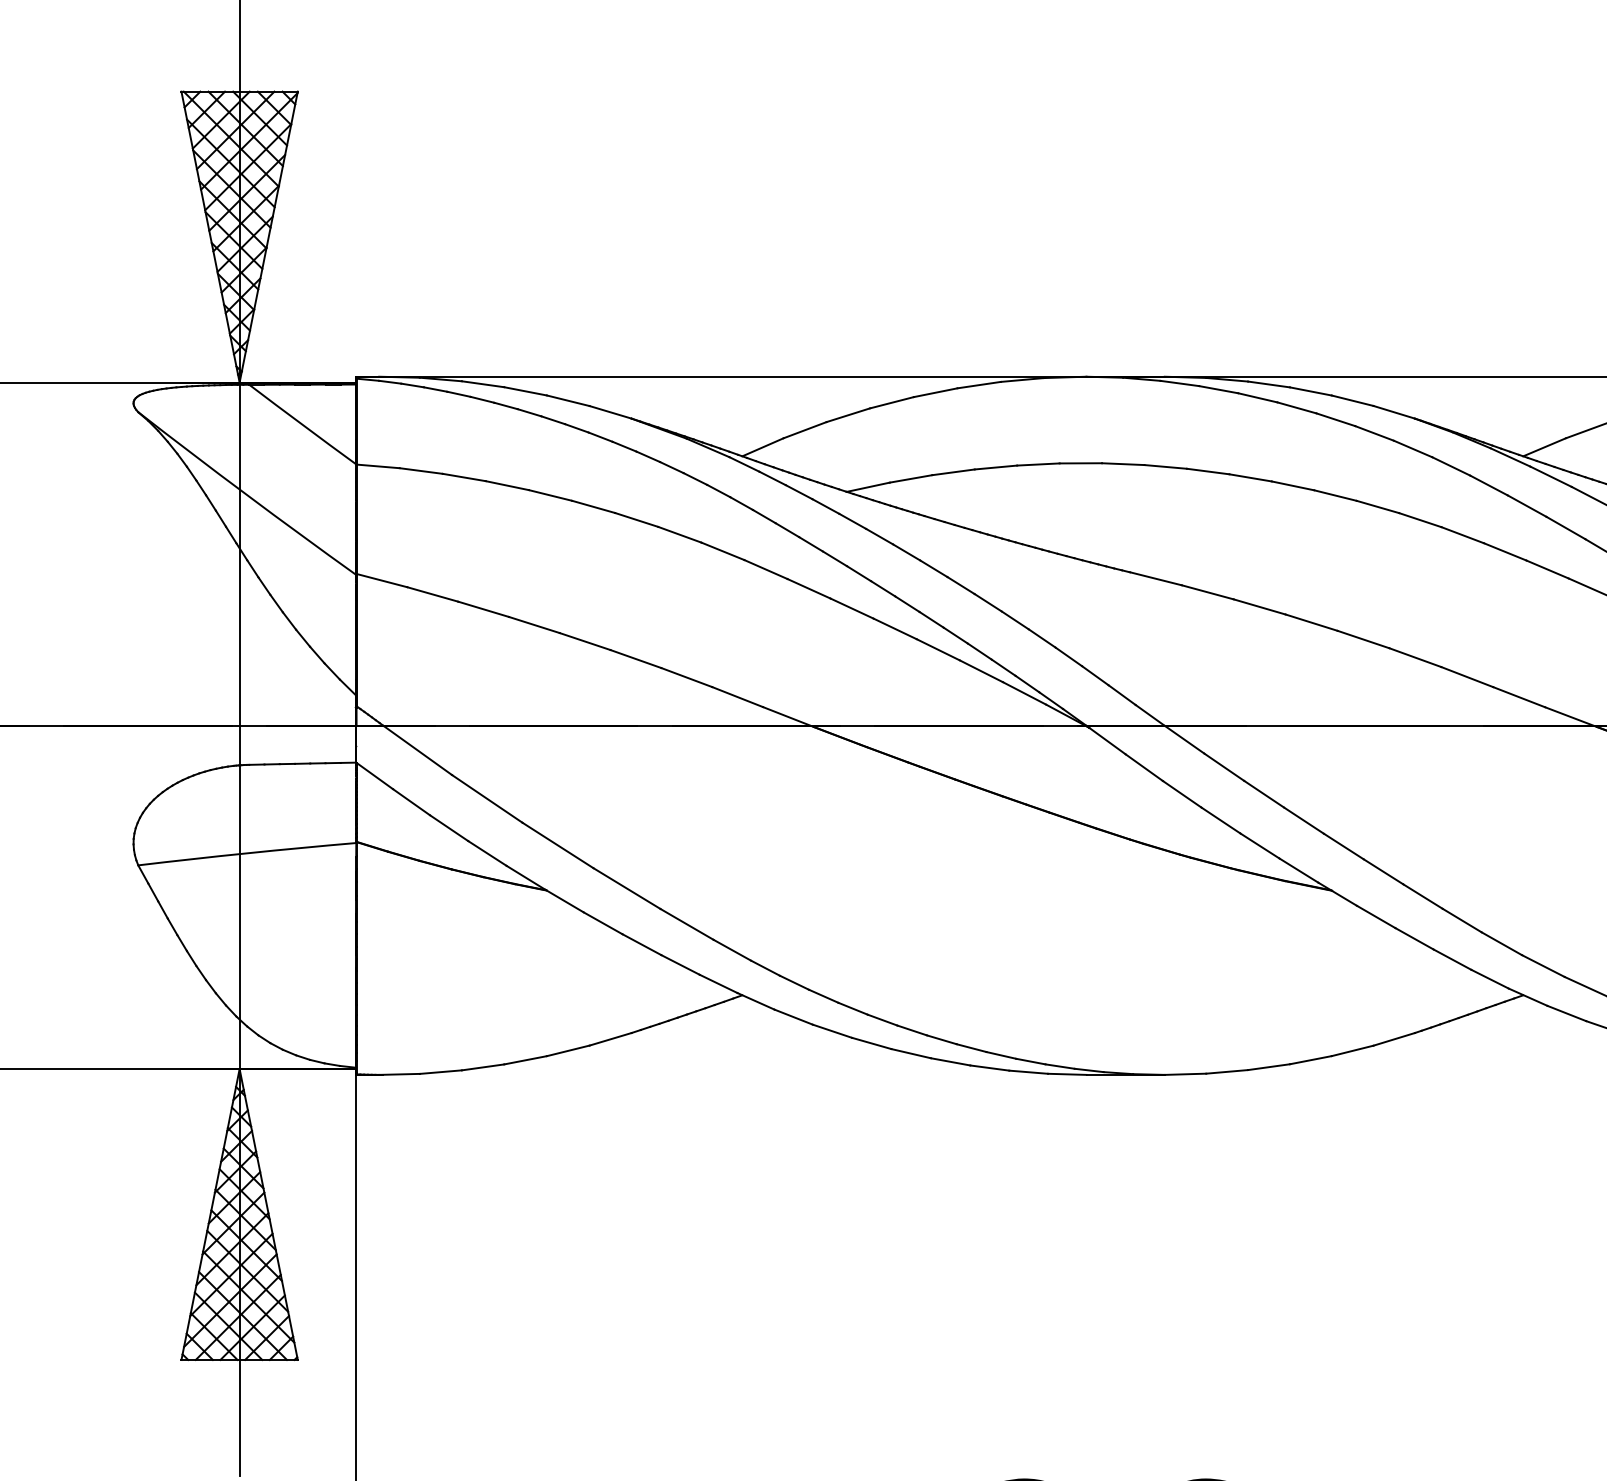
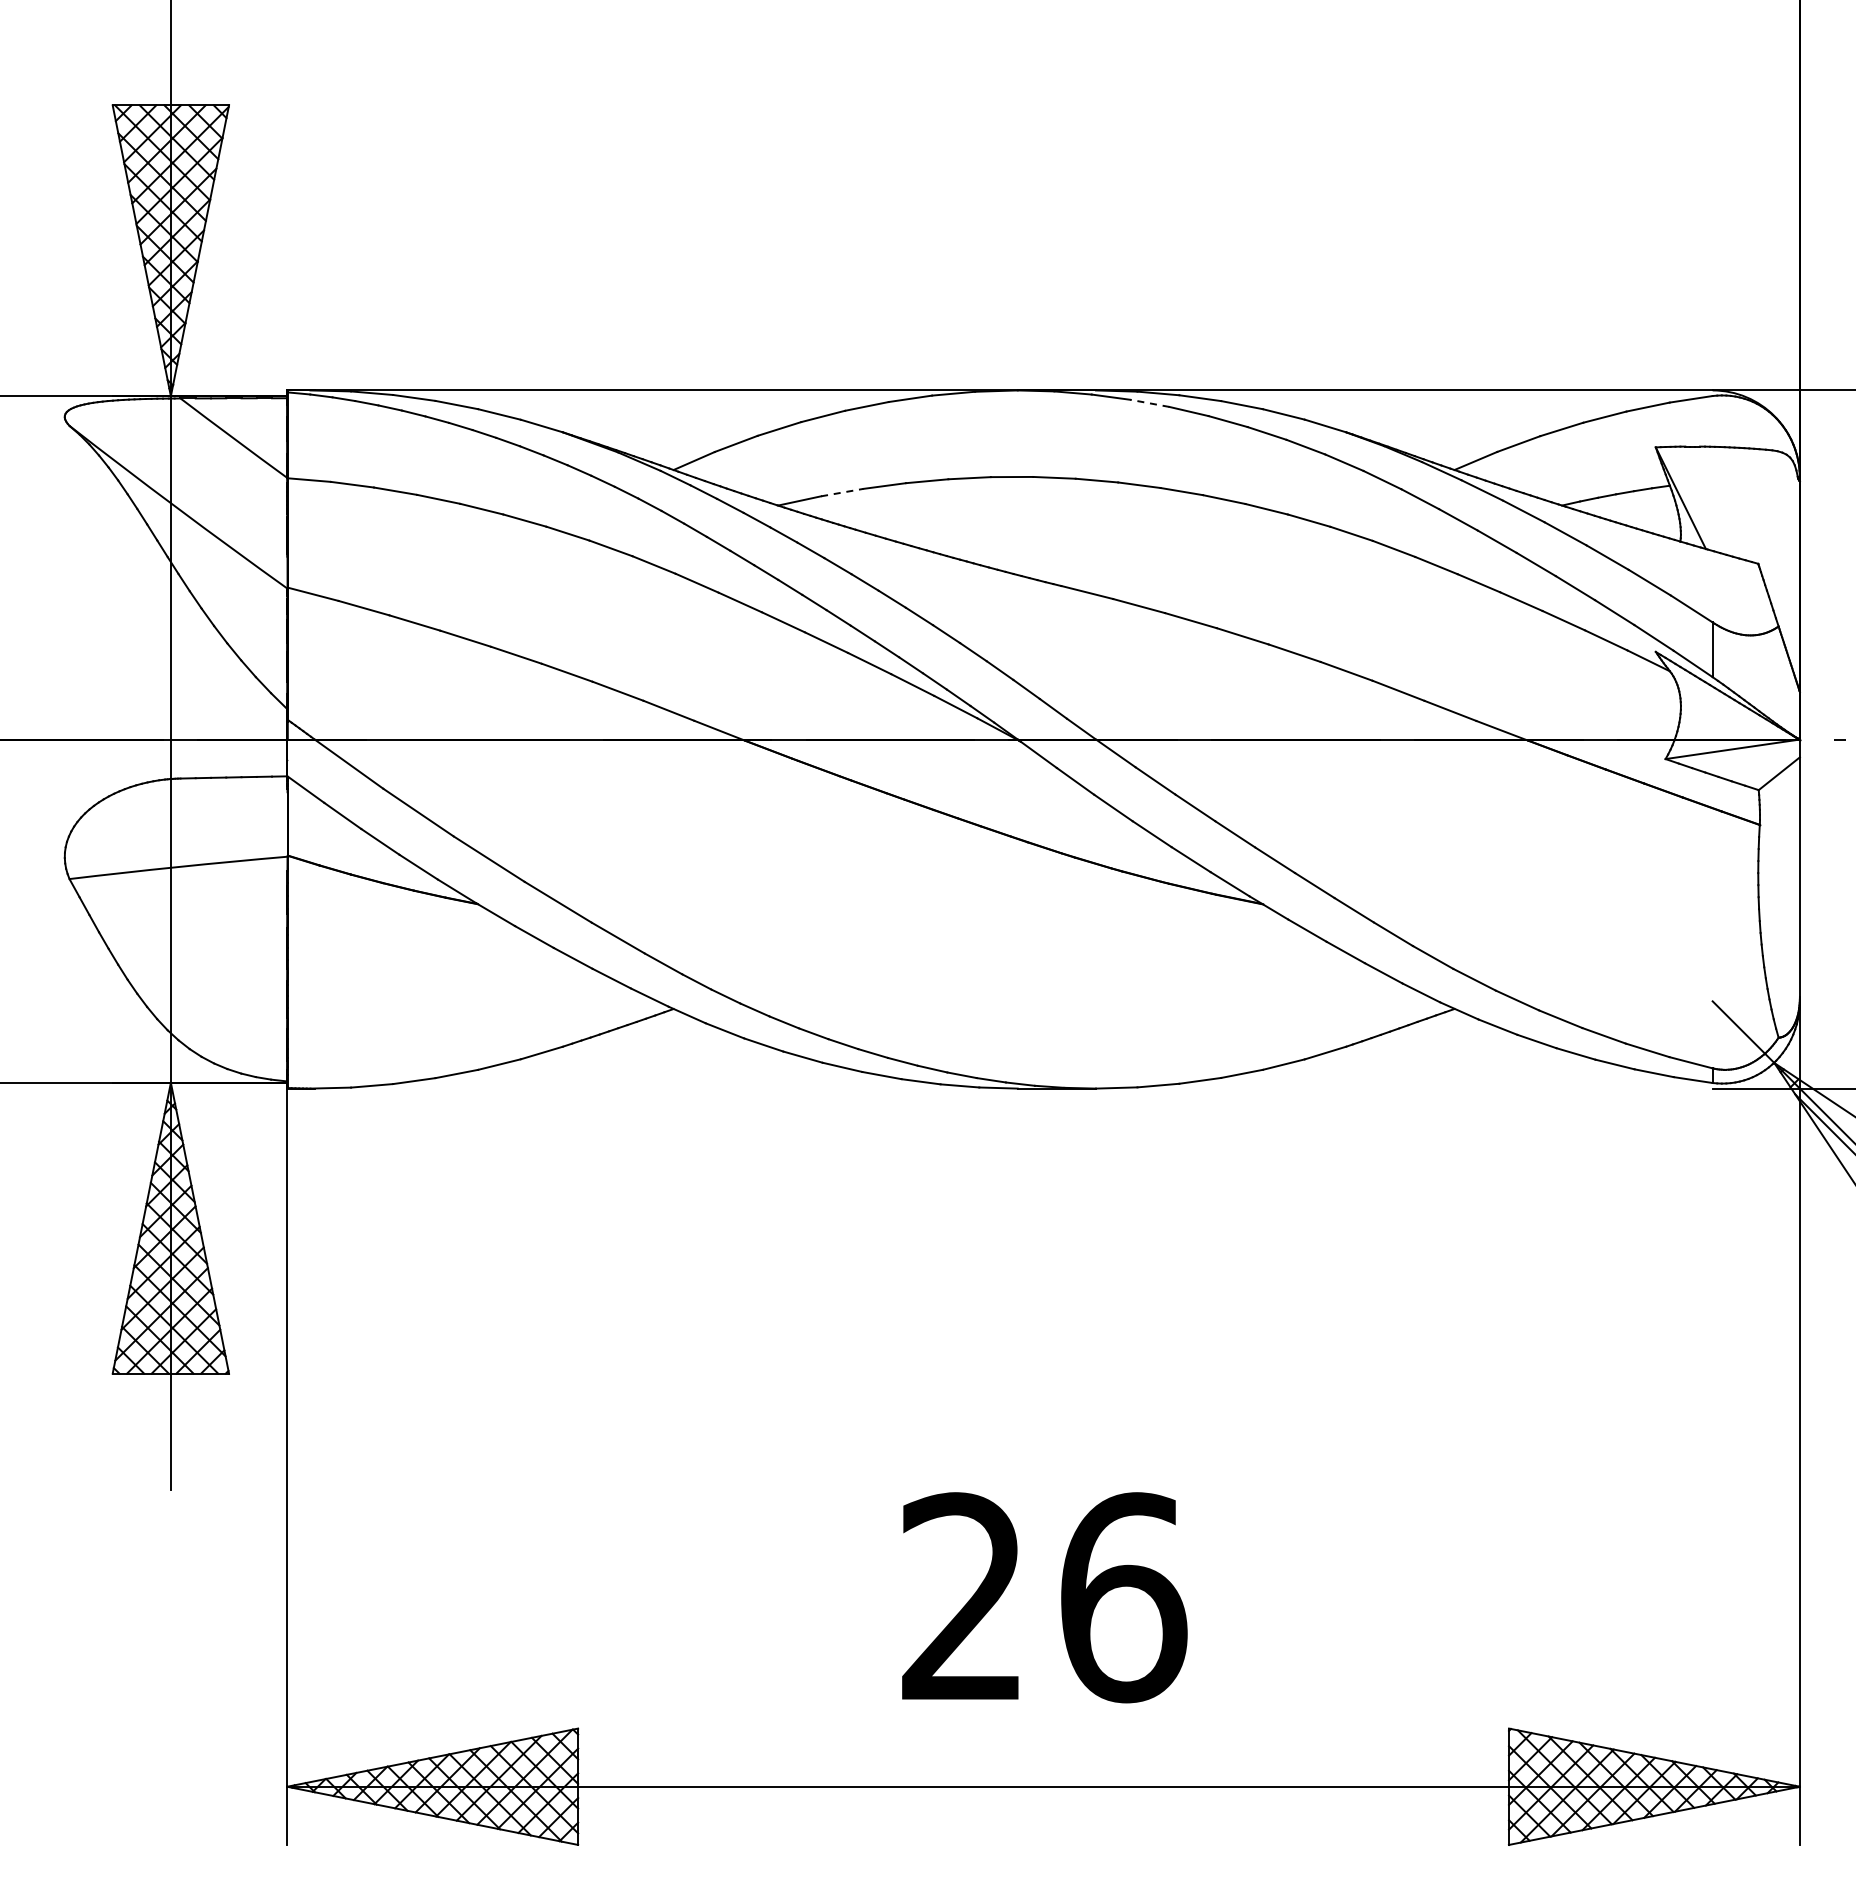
line: (1218, 389) -> (1149, 403), solid -> dashed
line: (911, 478) -> (842, 492), solid -> dashed

